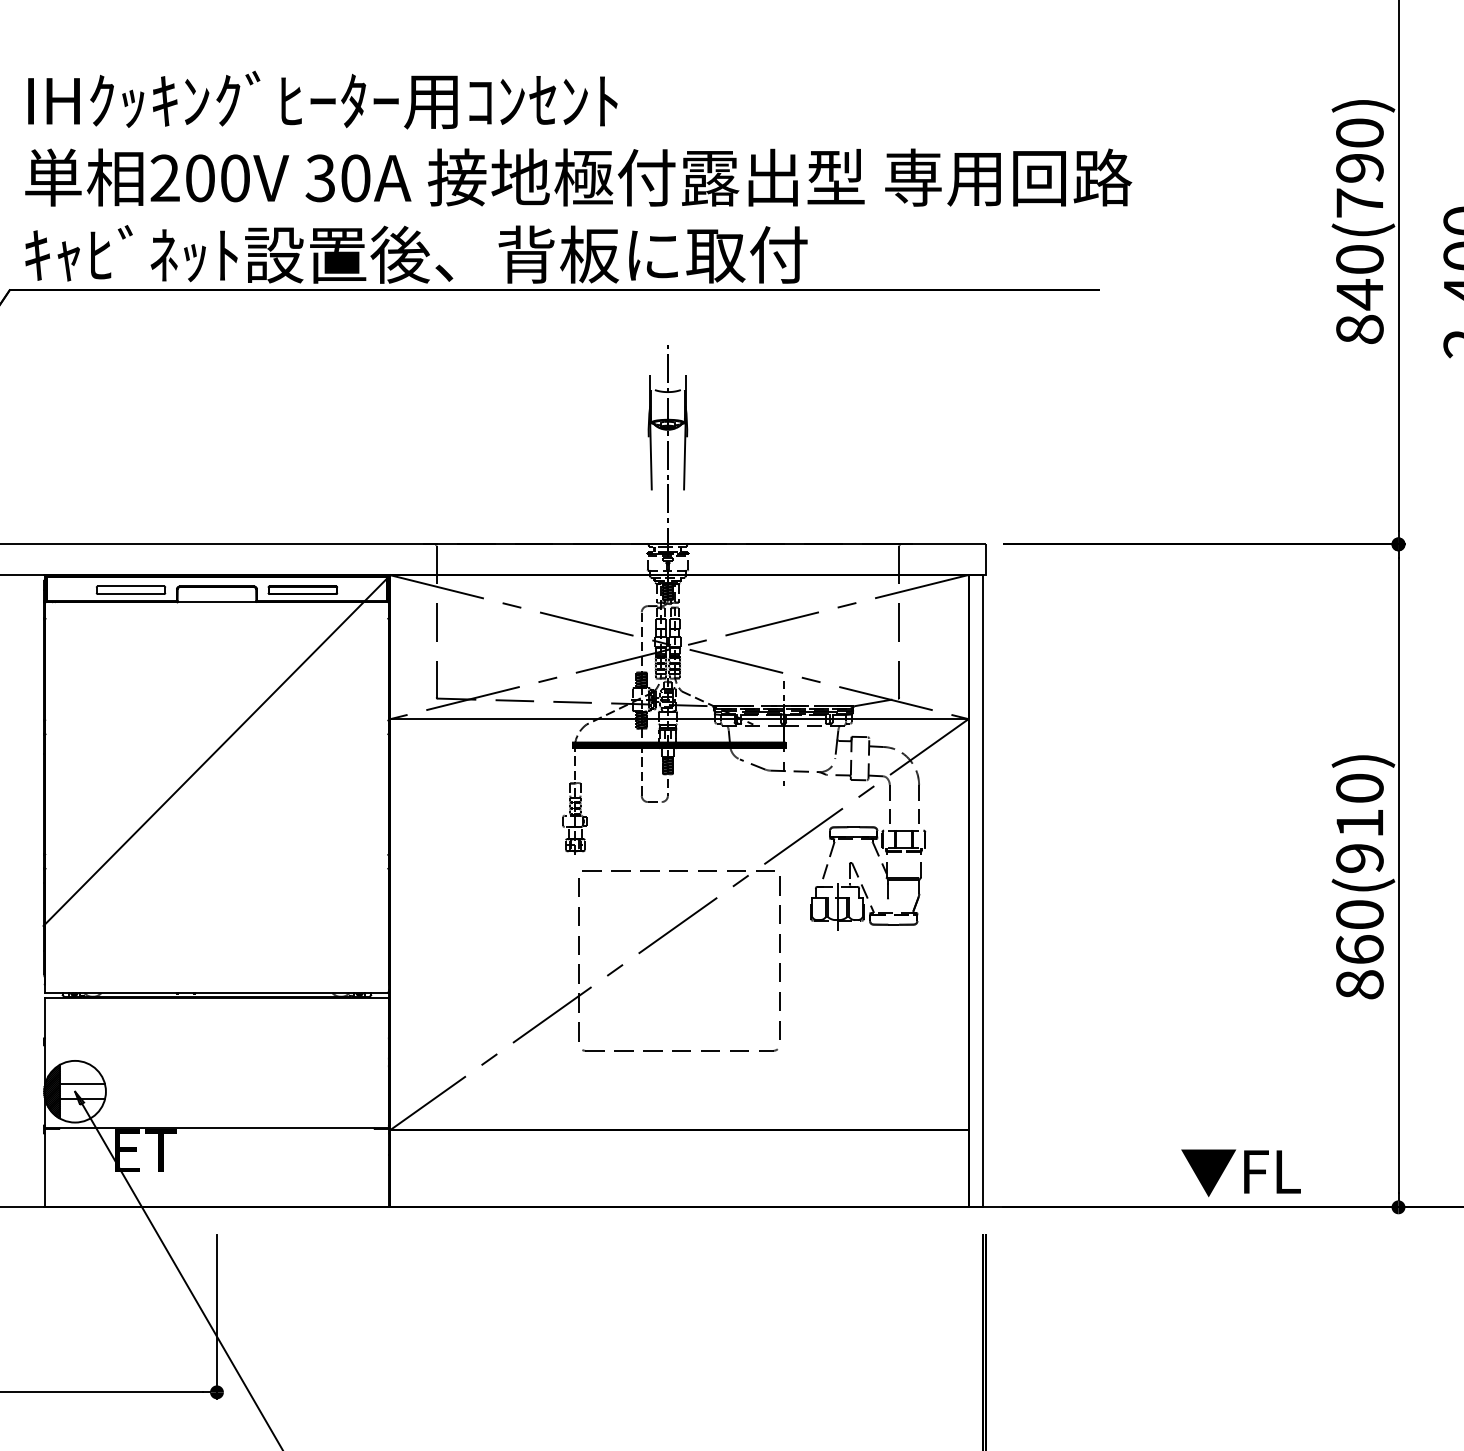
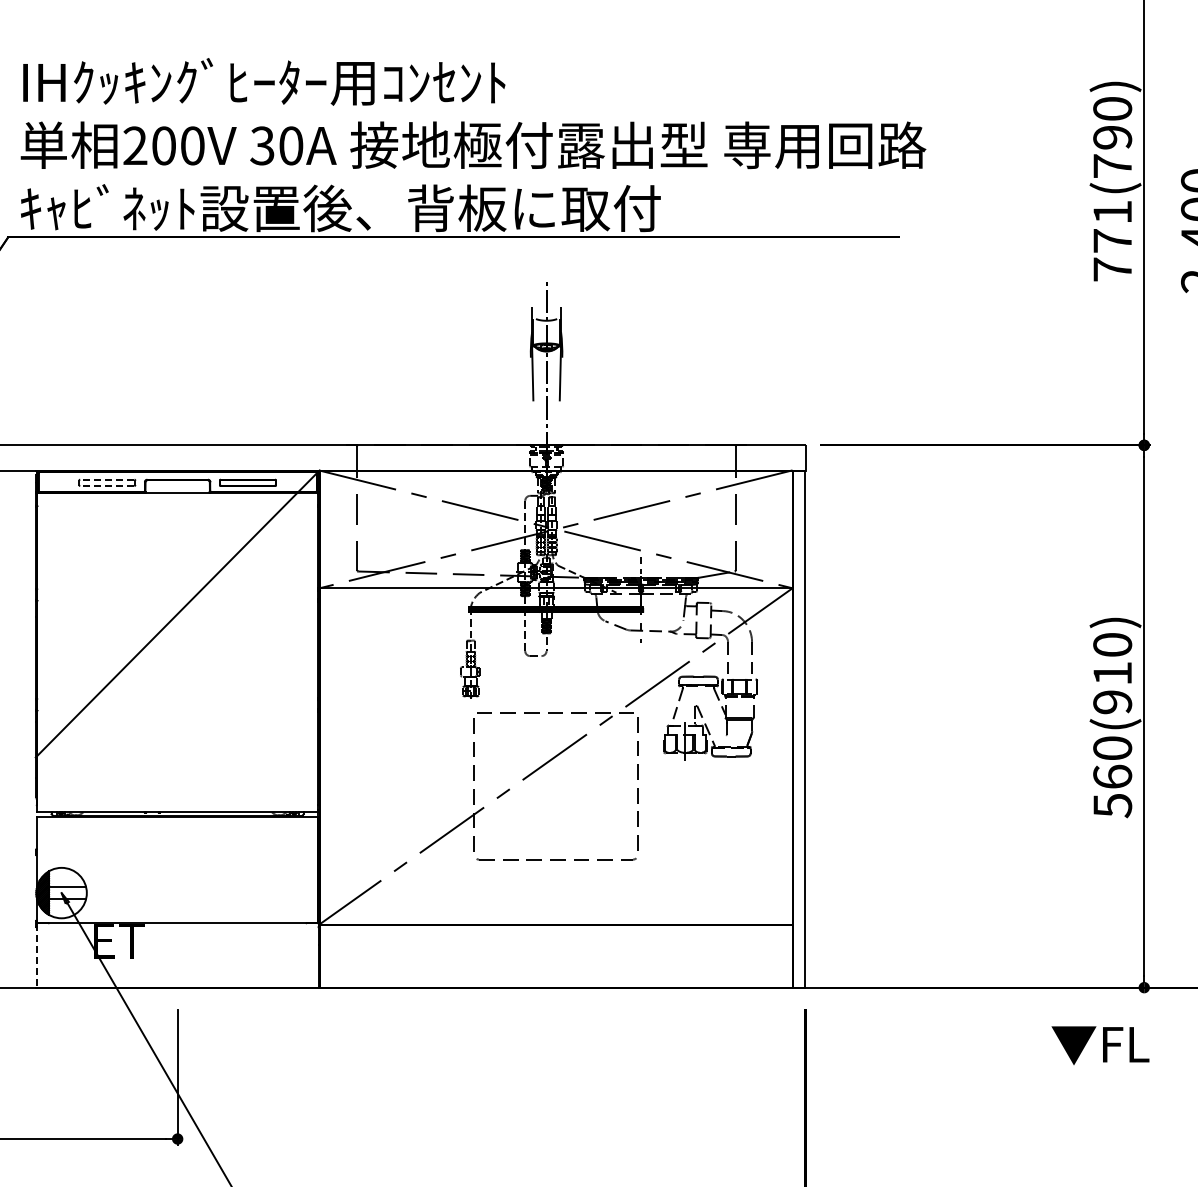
text: (1359, 293) -> (1112, 240), 840(790) -> 771(790)
line: (129, 586) -> (106, 479), solid -> dashed
line: (129, 594) -> (106, 486), solid -> dashed
text: (1359, 984) -> (1112, 805), 860(910) -> 560(910)
line: (44, 1168) -> (36, 955), solid -> dashed
text: (1241, 1172) -> (1100, 1045), moved

